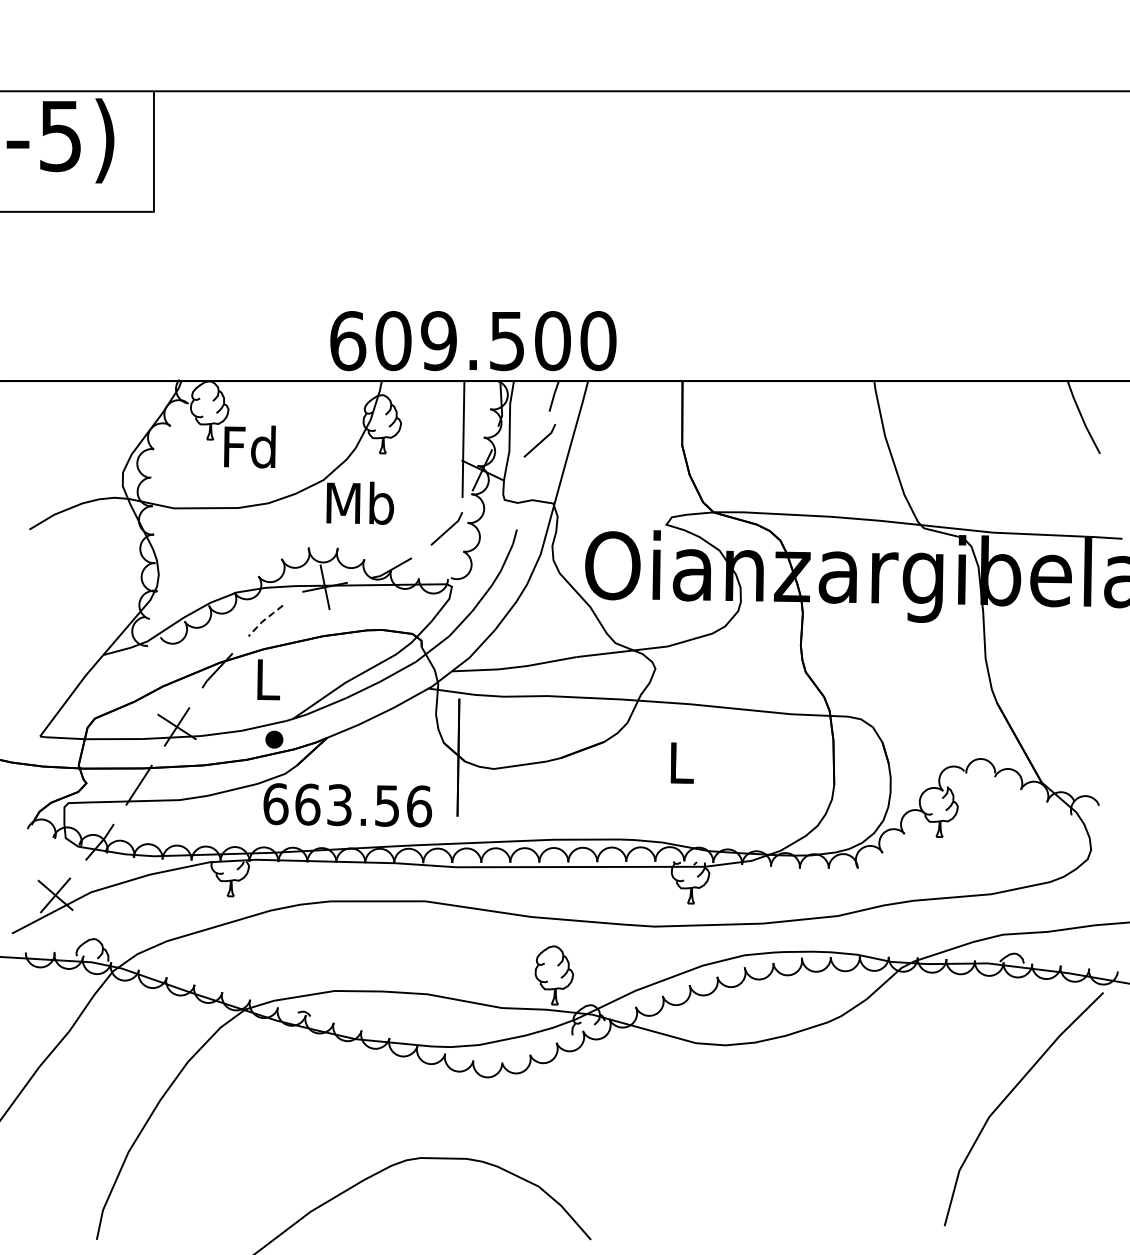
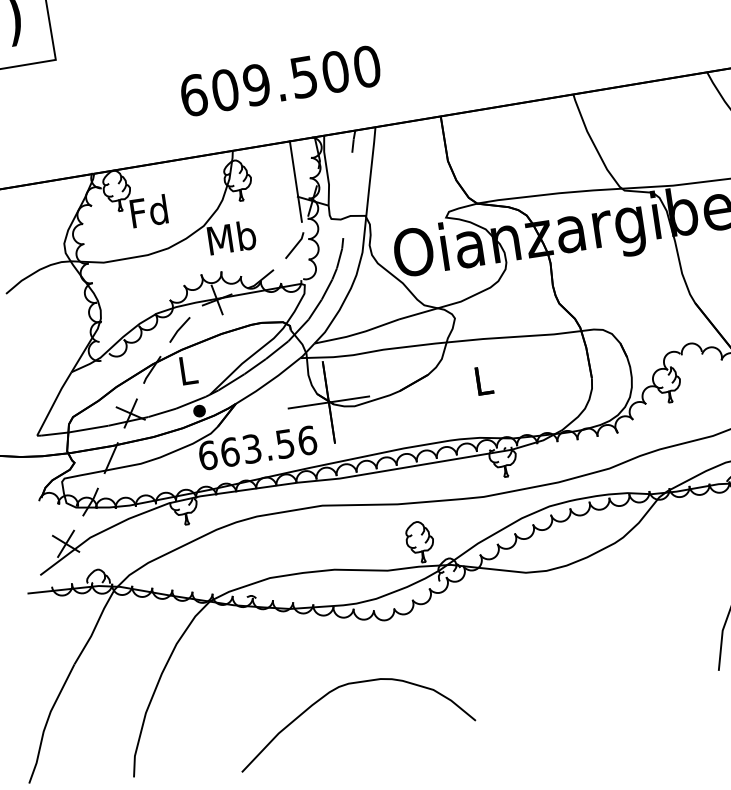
text: (473, 341) -> (280, 81), moved
line: (540, 441) -> (349, 174), removed
line: (264, 619) -> (178, 329), dashed -> solid
line: (458, 757) -> (328, 402), added

